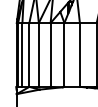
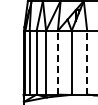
line: (50, 54) -> (57, 62), solid -> dashed
line: (79, 54) -> (86, 62), solid -> dashed

